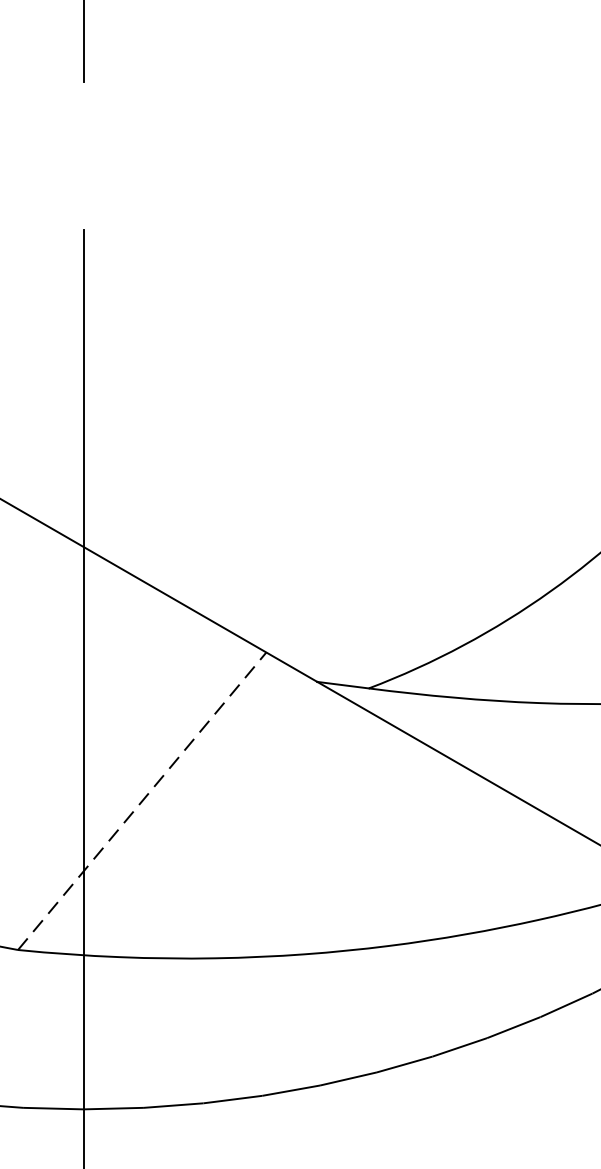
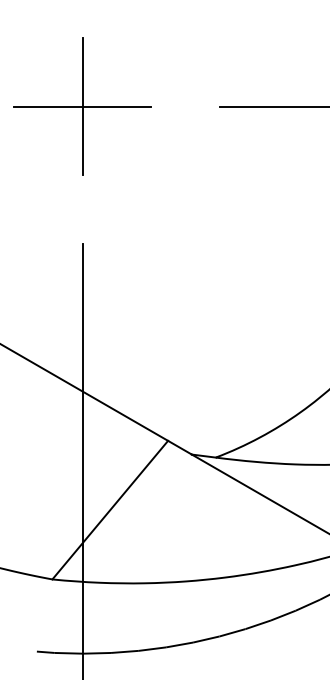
line: (142, 799) -> (110, 509), dashed -> solid

